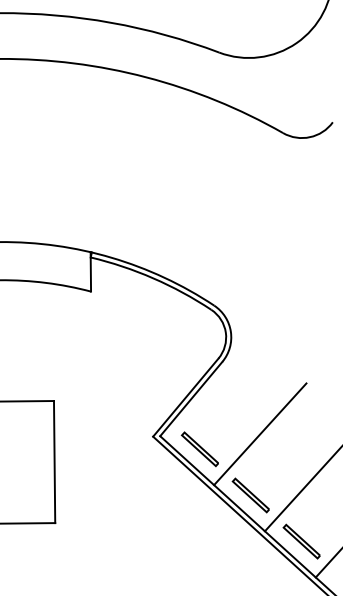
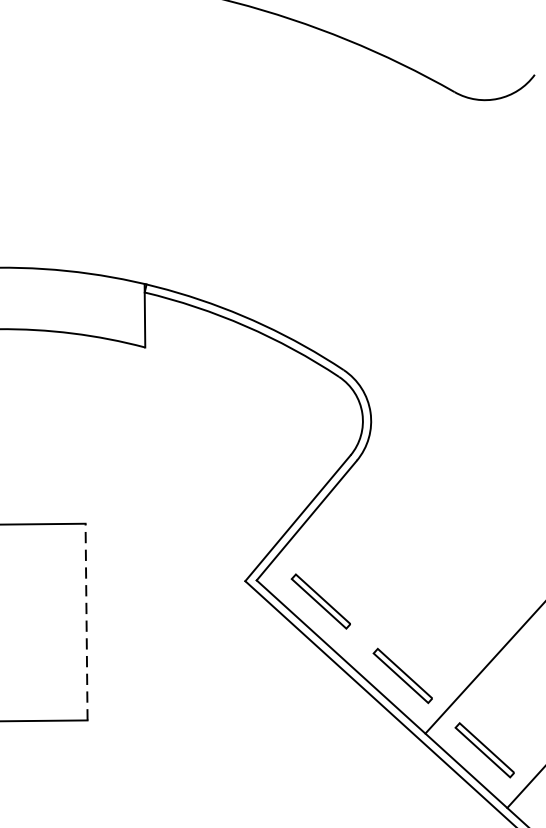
line: (260, 434) -> (418, 577), removed
line: (54, 461) -> (86, 621), solid -> dashed

